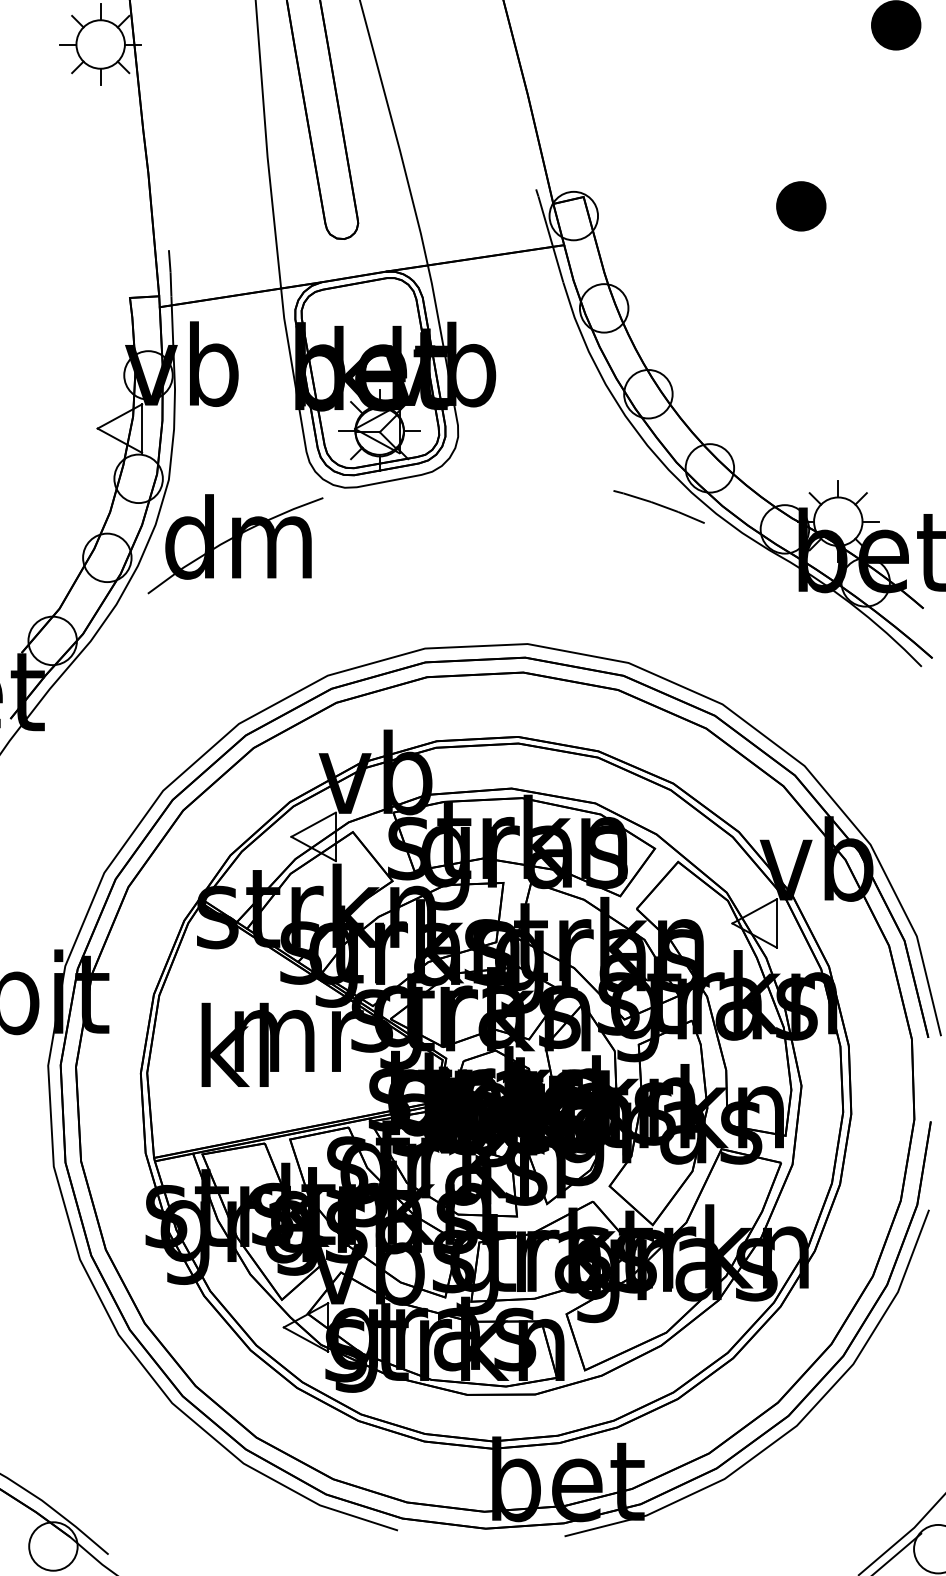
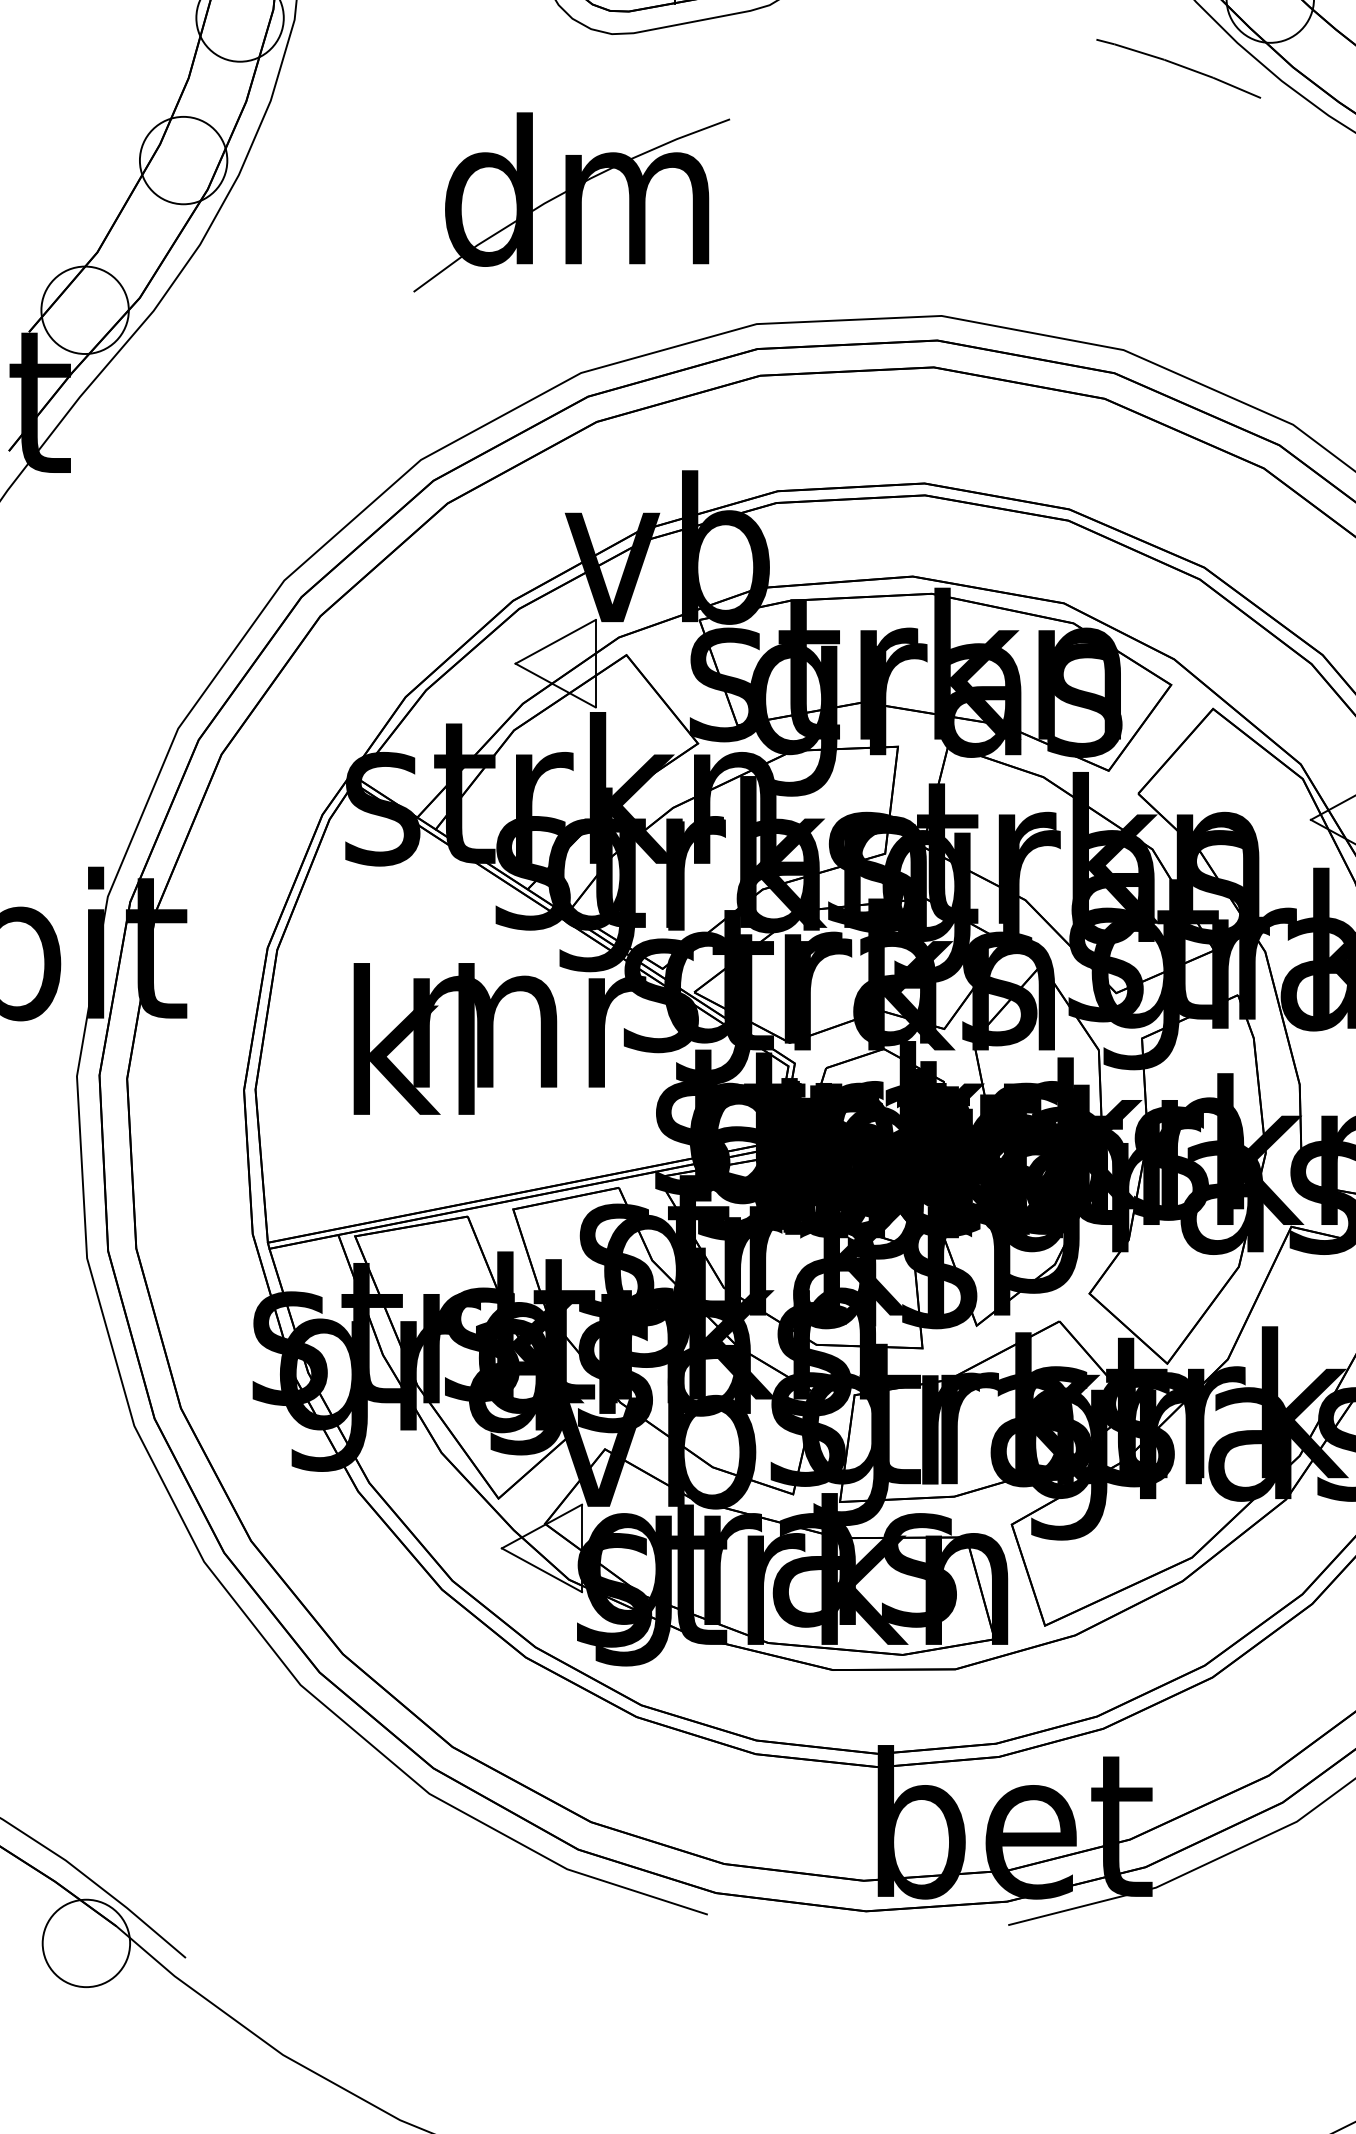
part: (235, 544) -> (571, 203), moved

